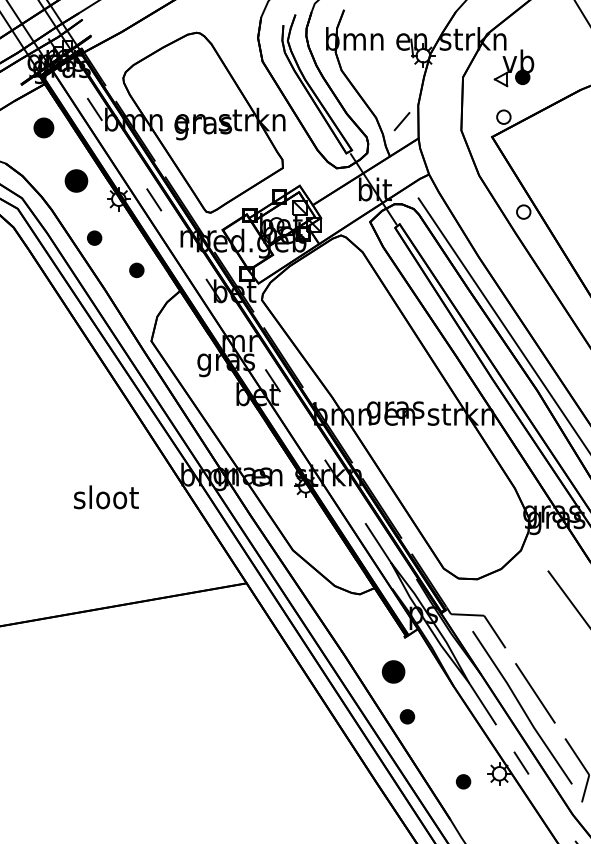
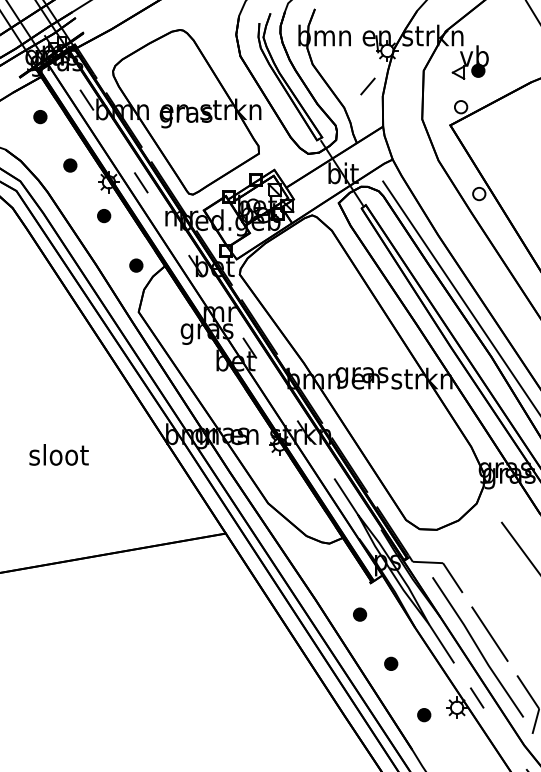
line: (401, 121) -> (367, 86), moved
part: (43, 127) -> (39, 116), size x0.71
part: (76, 180) -> (70, 165), size x0.62
part: (94, 237) -> (104, 215), moved
part: (136, 269) -> (136, 264), moved
text: (106, 497) -> (59, 455), moved
part: (392, 671) -> (359, 614), size x0.62
part: (407, 716) -> (391, 663), moved

